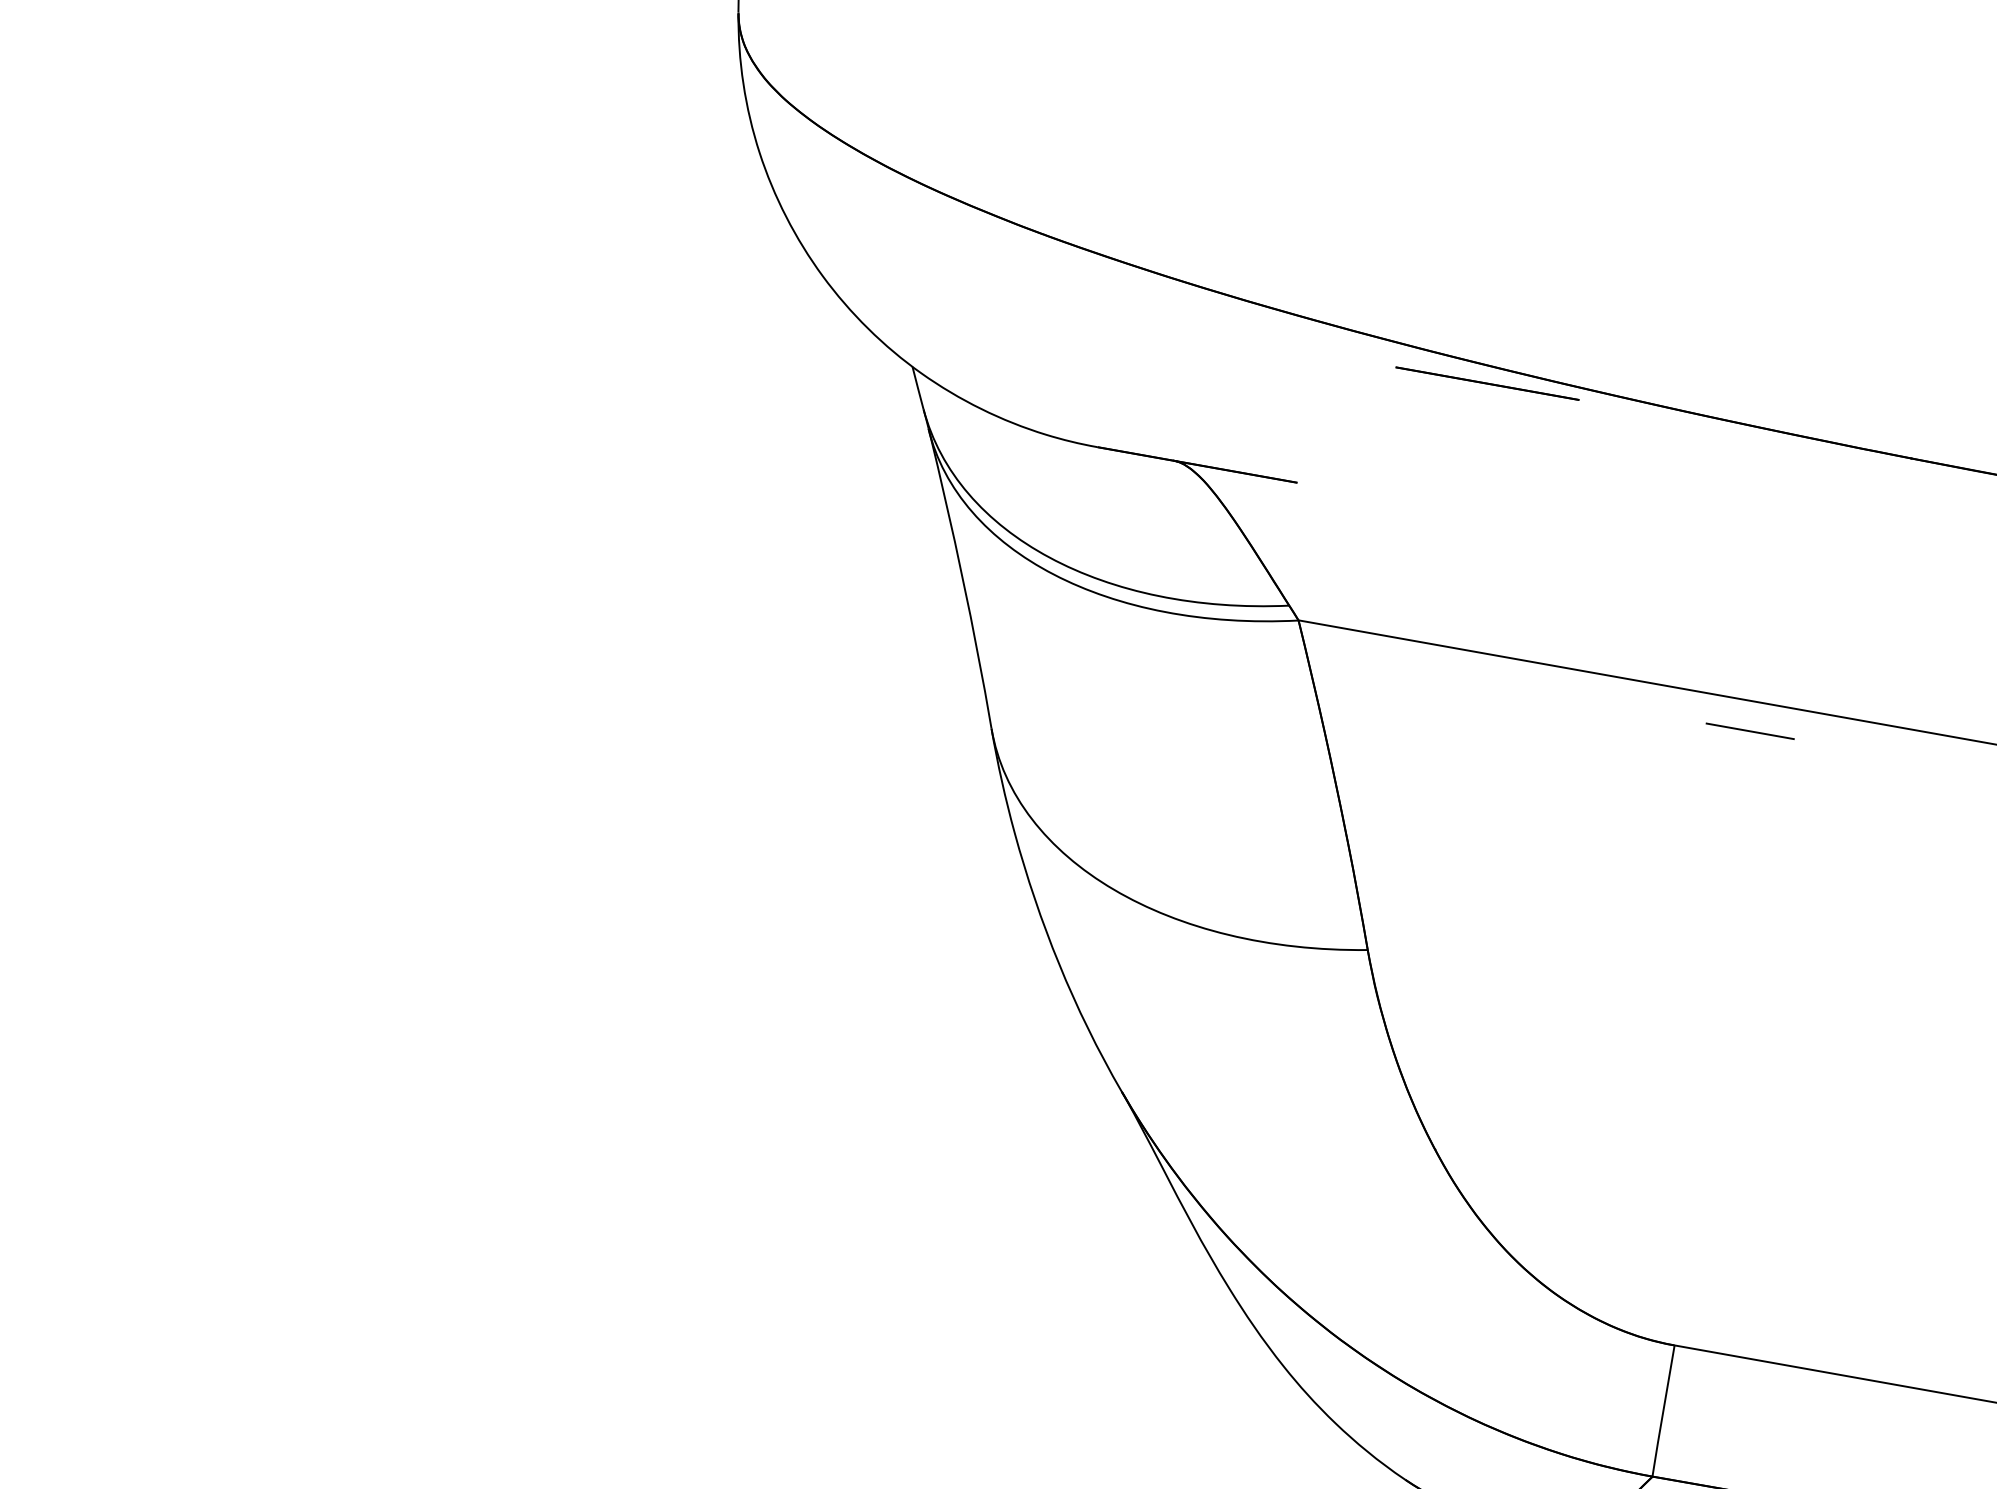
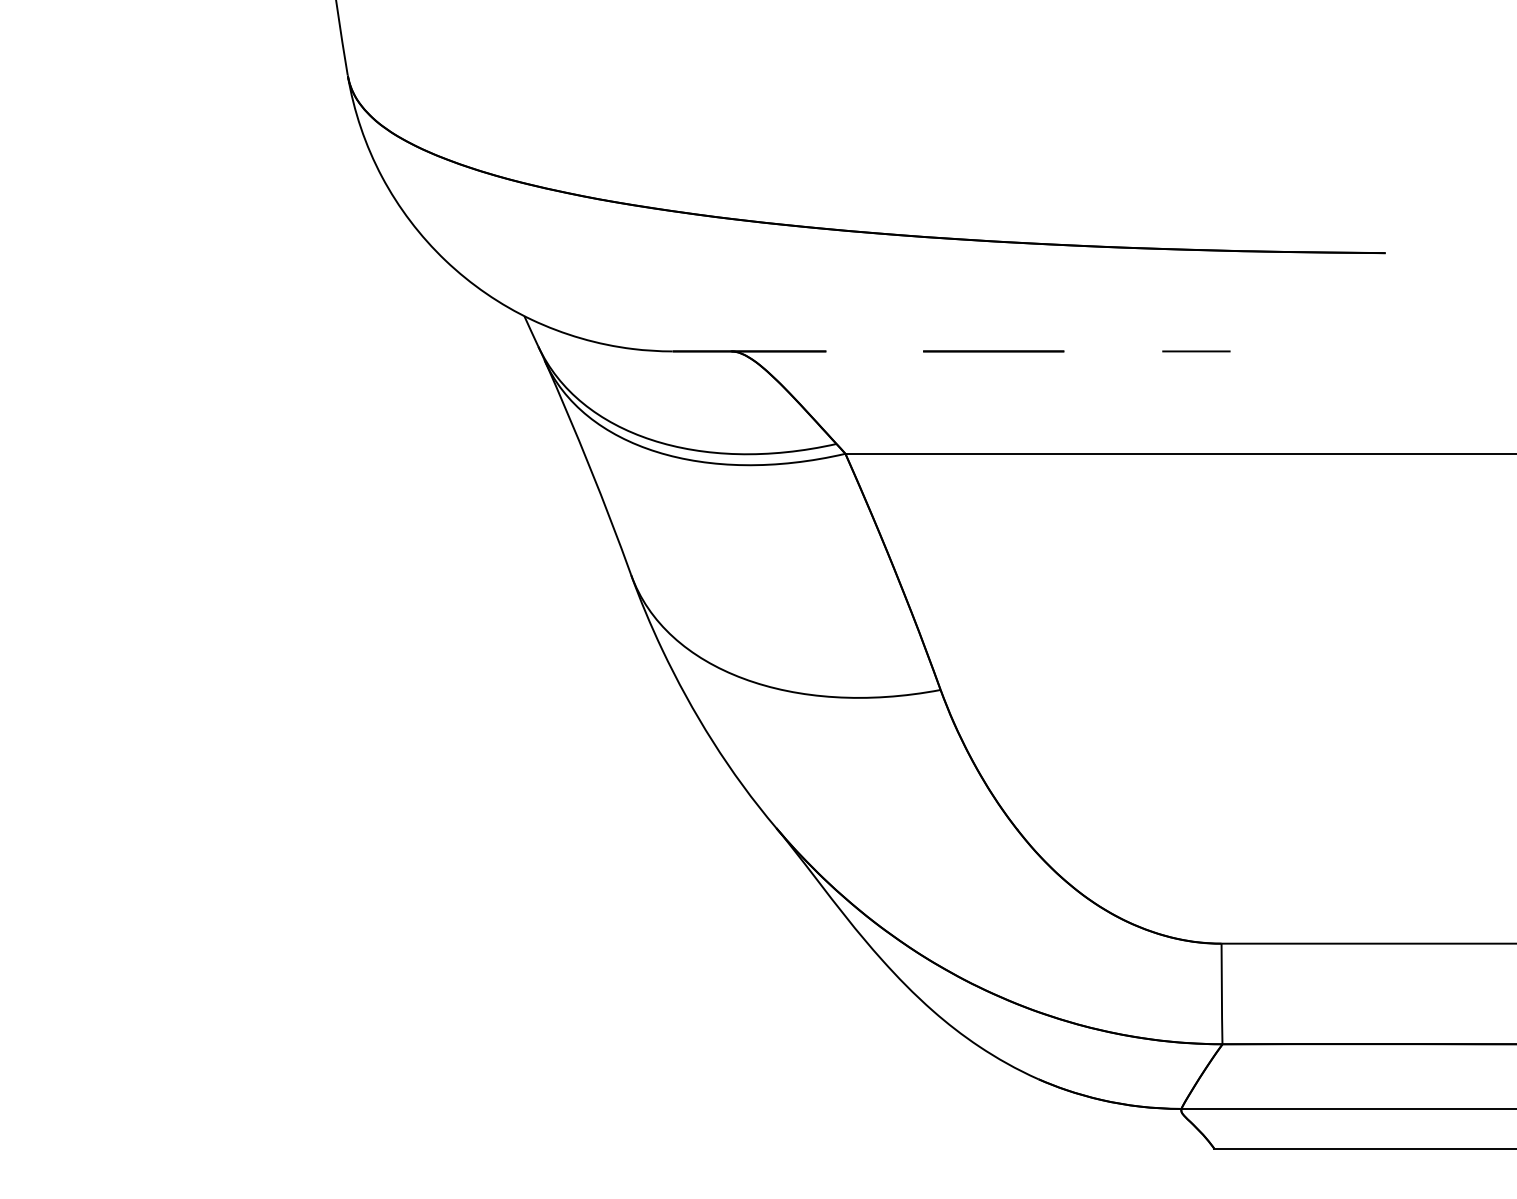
line: (1487, 383) -> (993, 351), moved
line: (1750, 731) -> (1196, 351), moved

